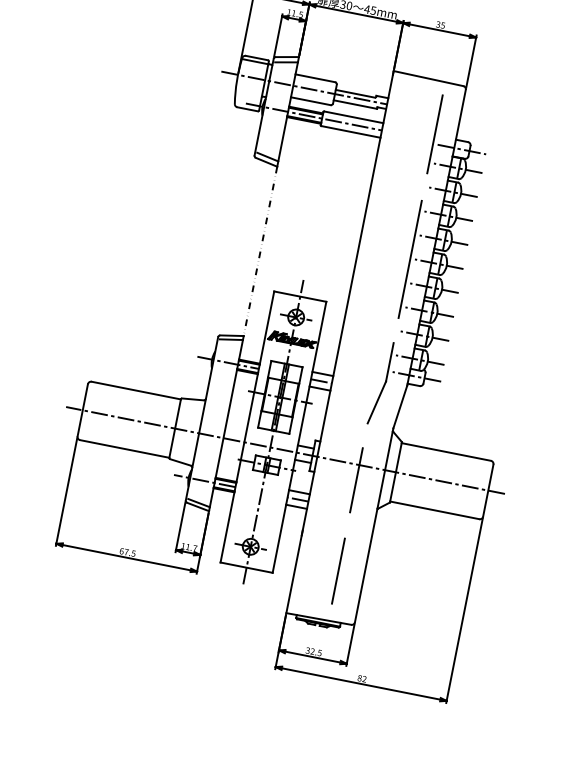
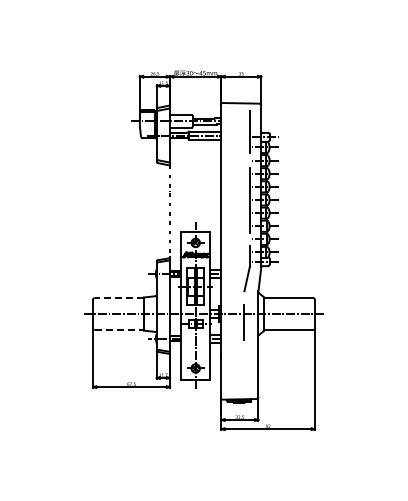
line: (134, 391) -> (118, 298), solid -> dashed
line: (125, 449) -> (119, 330), solid -> dashed
line: (336, 569) -> (243, 371), removed

